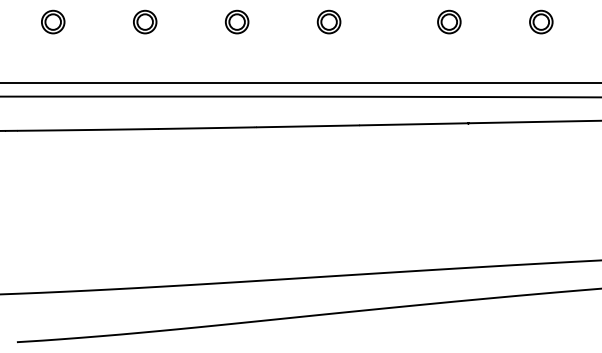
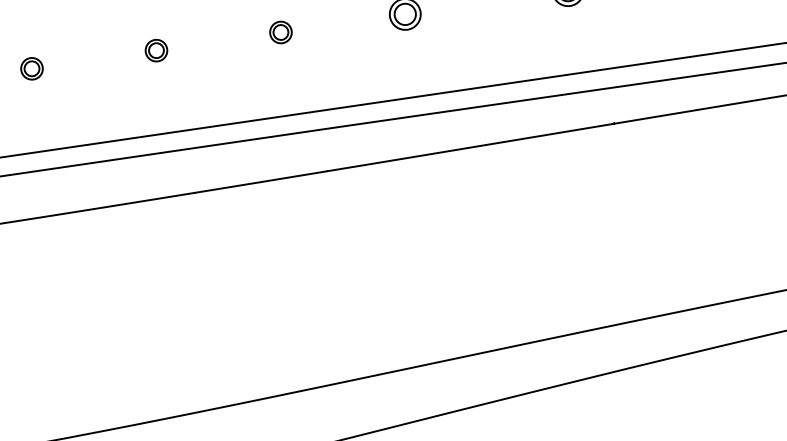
part: (53, 21) -> (32, 68), size x0.7
part: (145, 21) -> (156, 49), size x0.7
part: (237, 21) -> (281, 31), size x0.7

